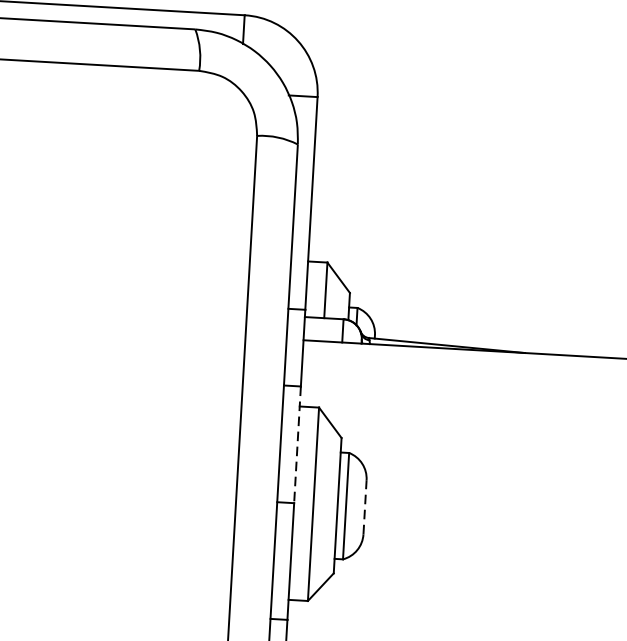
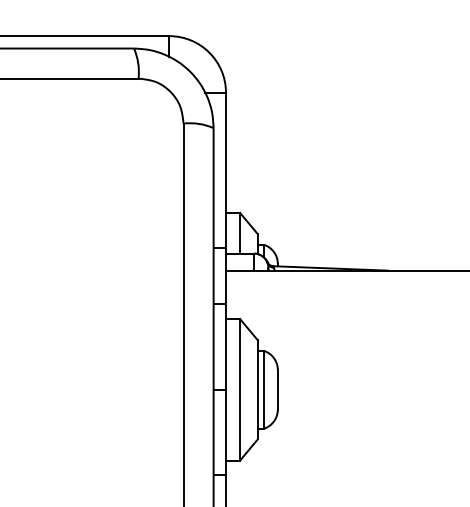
line: (298, 445) -> (226, 347), dashed -> solid
line: (364, 506) -> (277, 389), dashed -> solid

